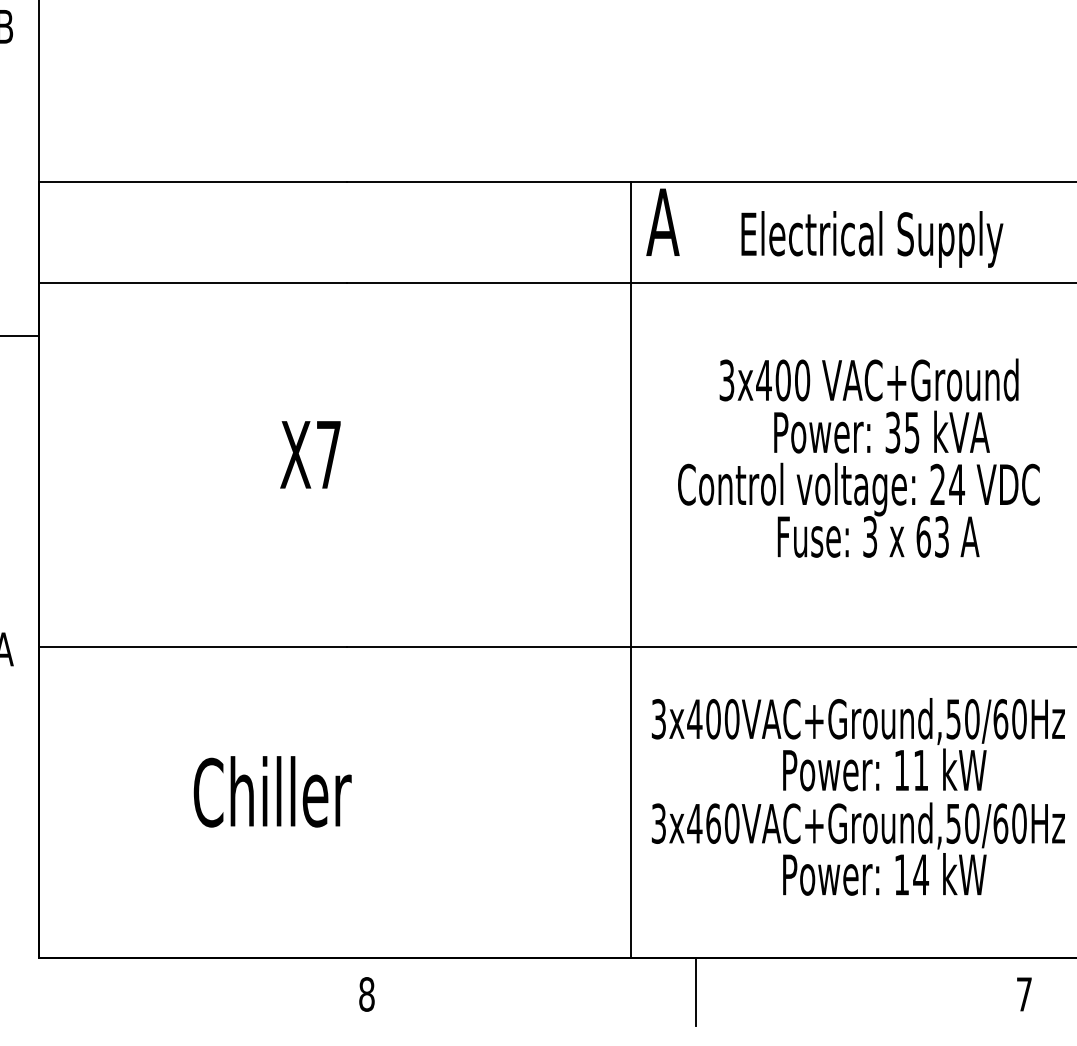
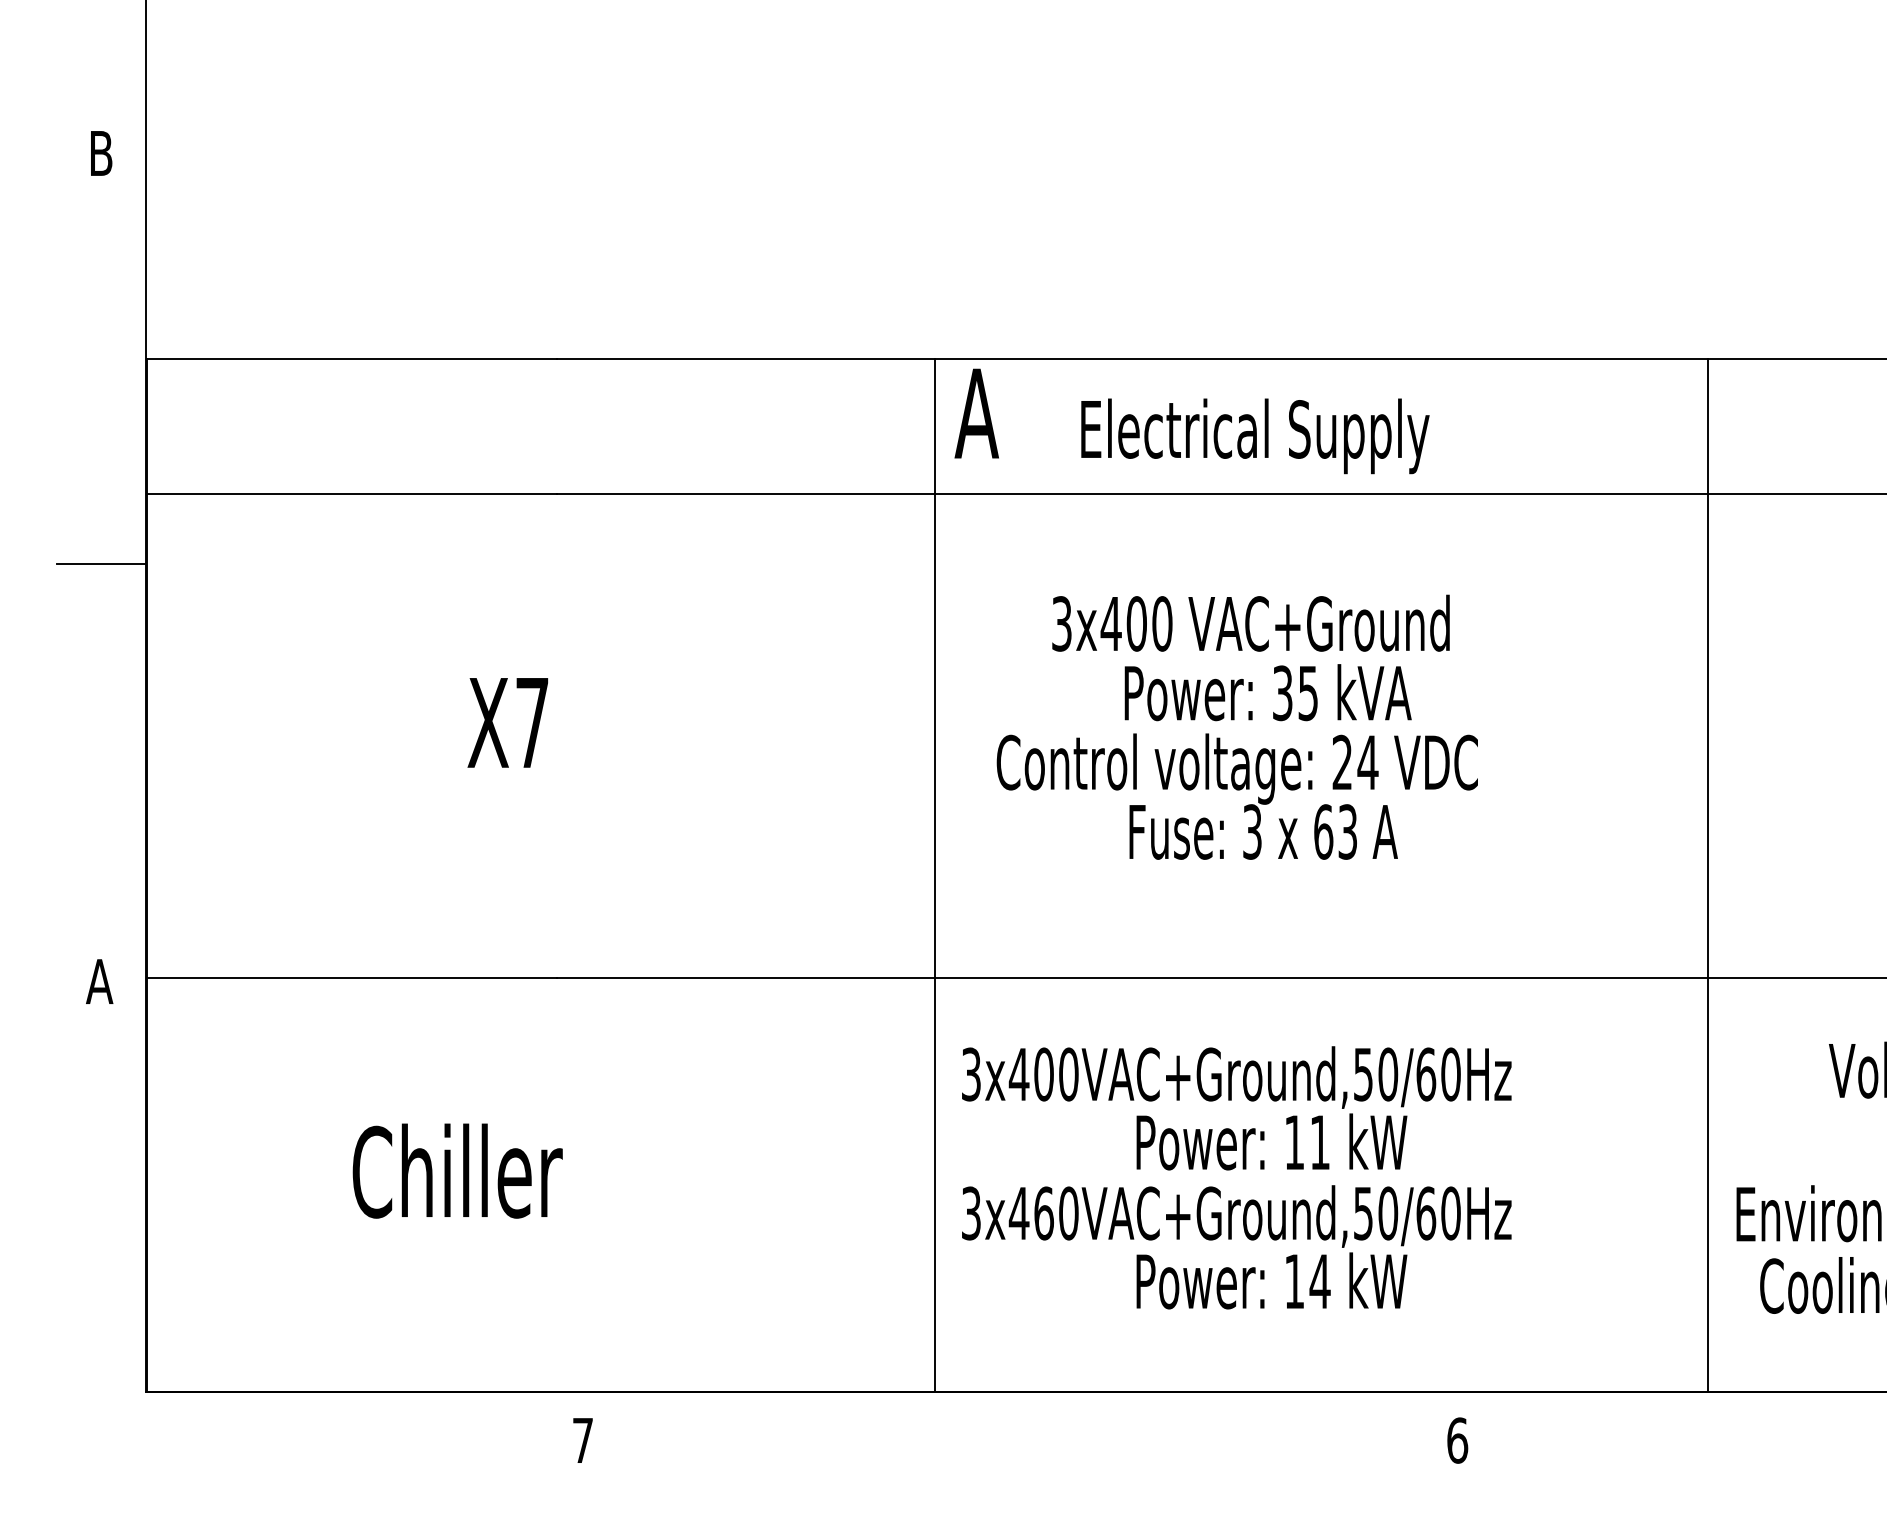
line: (695, 992) -> (1020, 1437), removed
text: (366, 994) -> (582, 1440), 8 -> 7
text: (1024, 994) -> (1457, 1440), 7 -> 6

